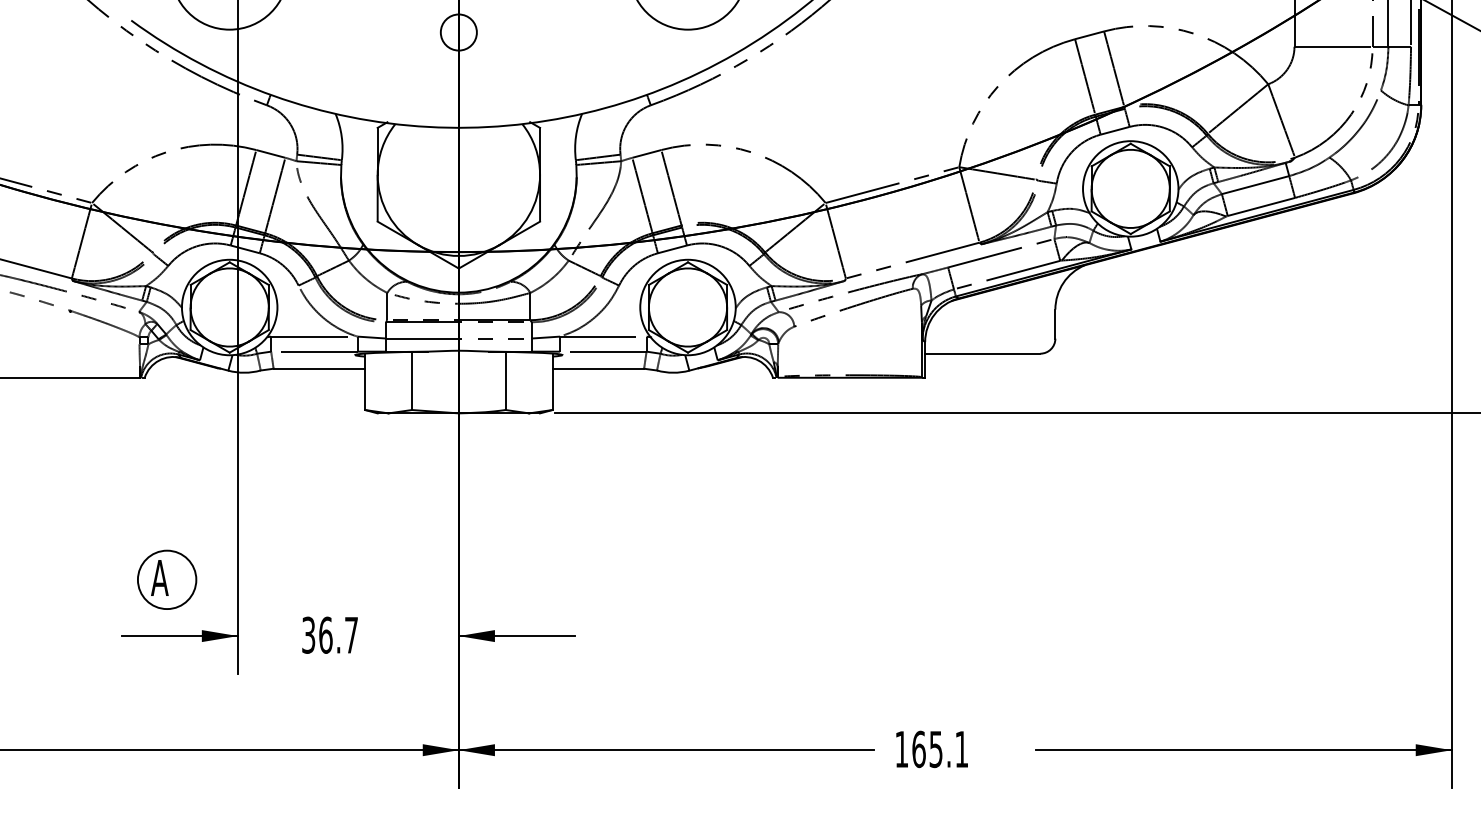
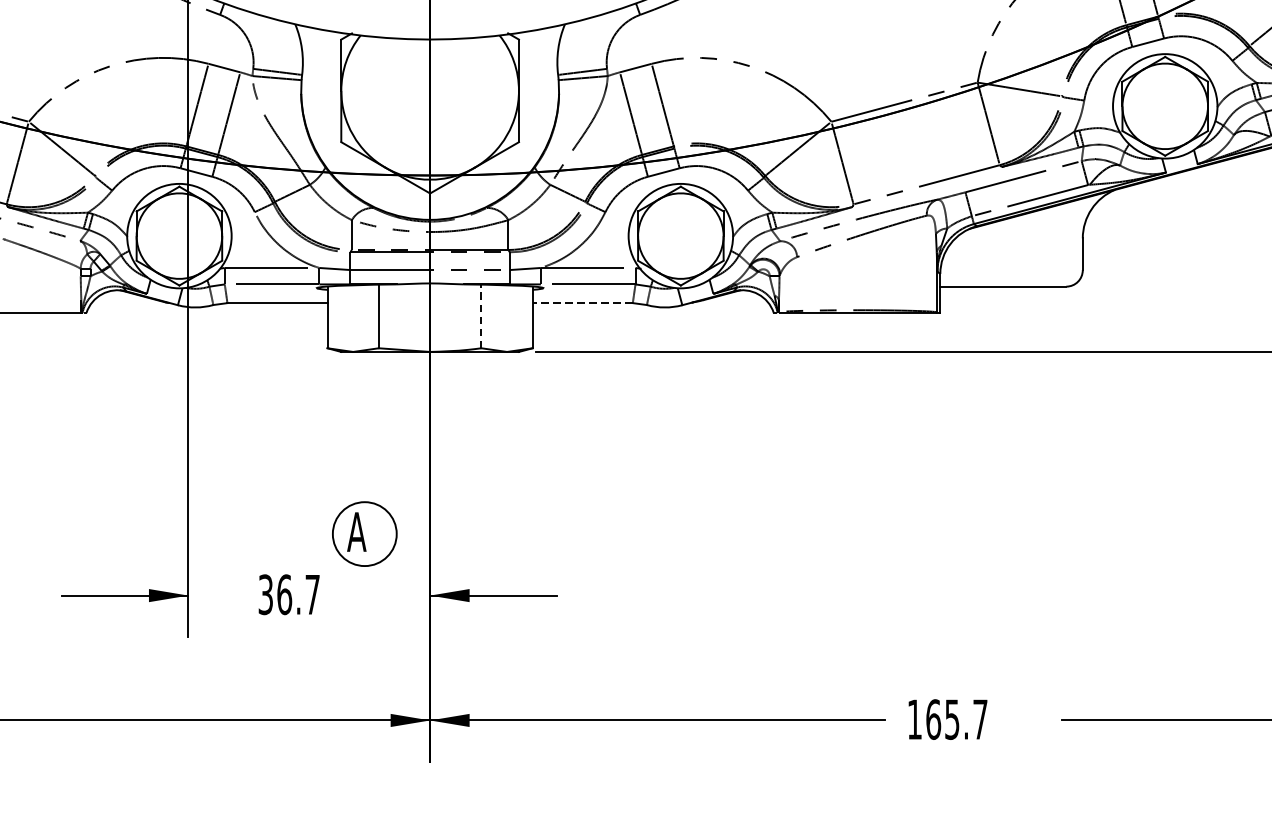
line: (598, 368) -> (582, 302), solid -> dashed
line: (505, 380) -> (481, 315), solid -> dashed
part: (167, 579) -> (365, 533), moved
text: (961, 749) -> (980, 719), 165.1 -> 165.7

